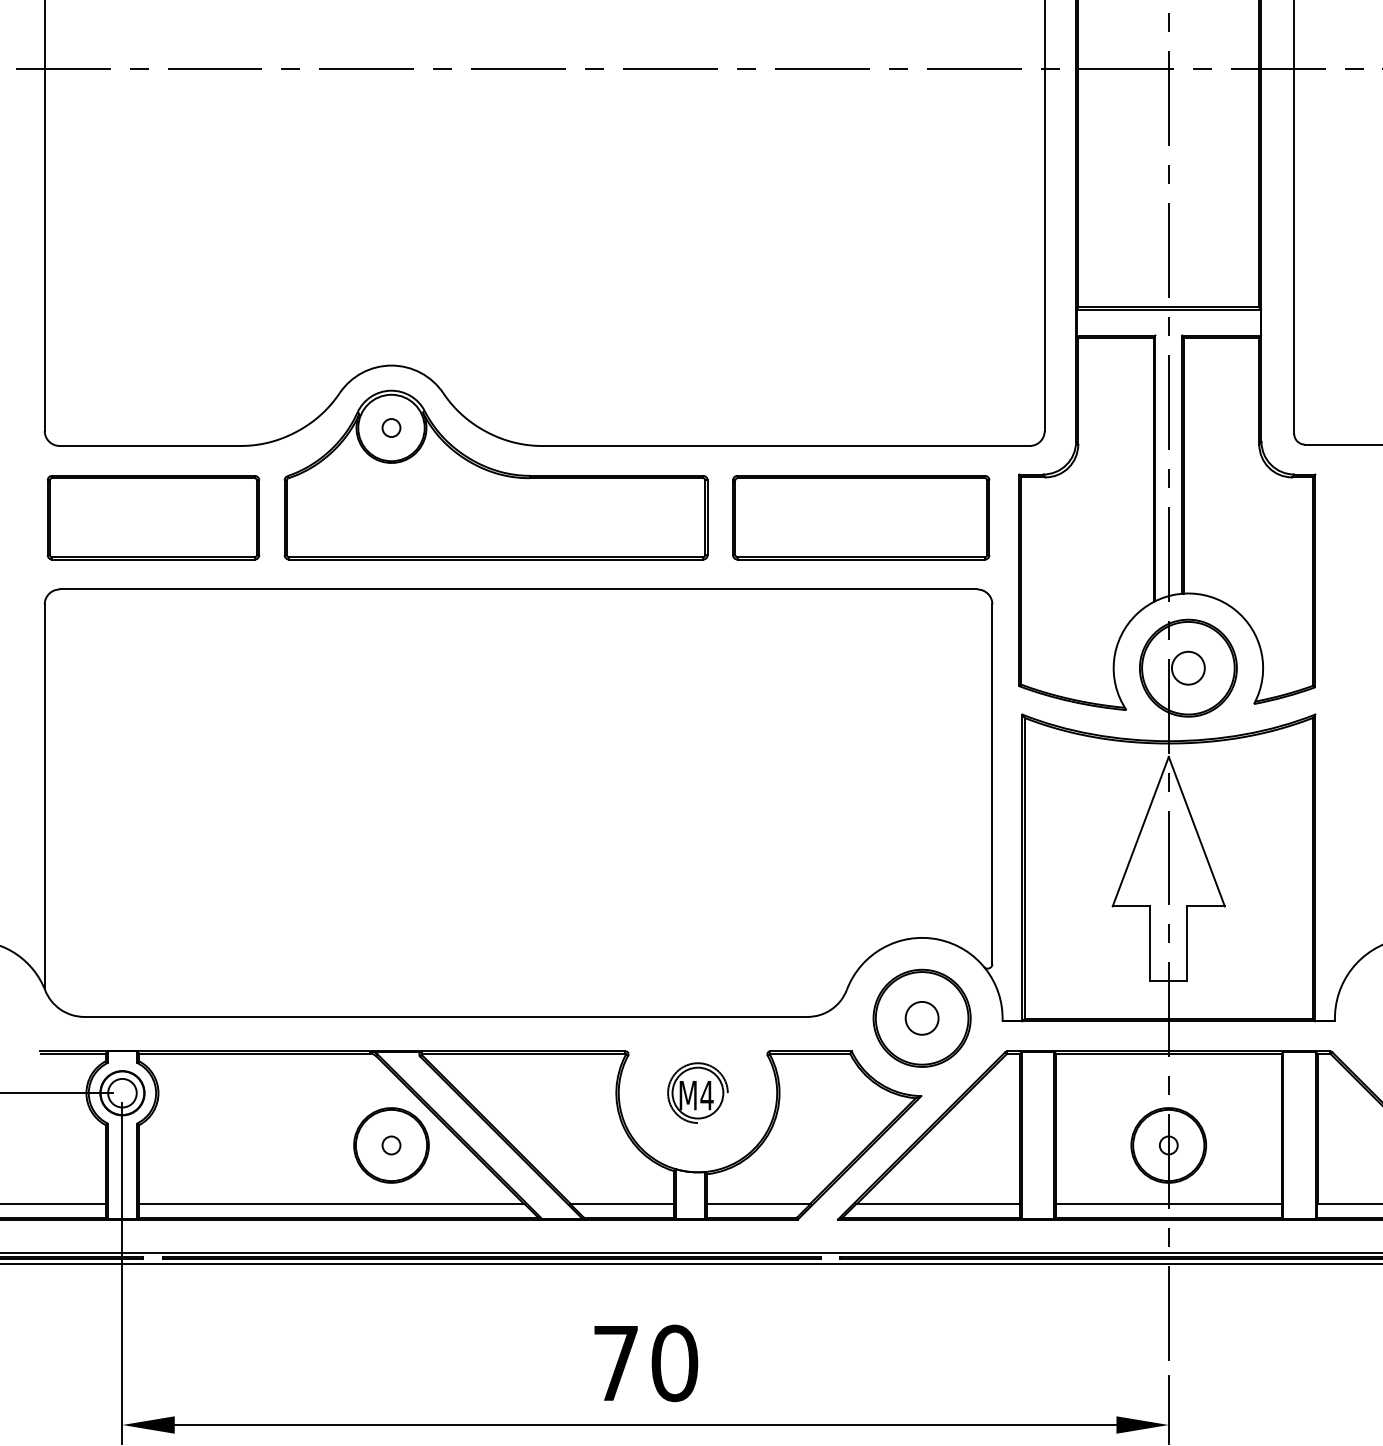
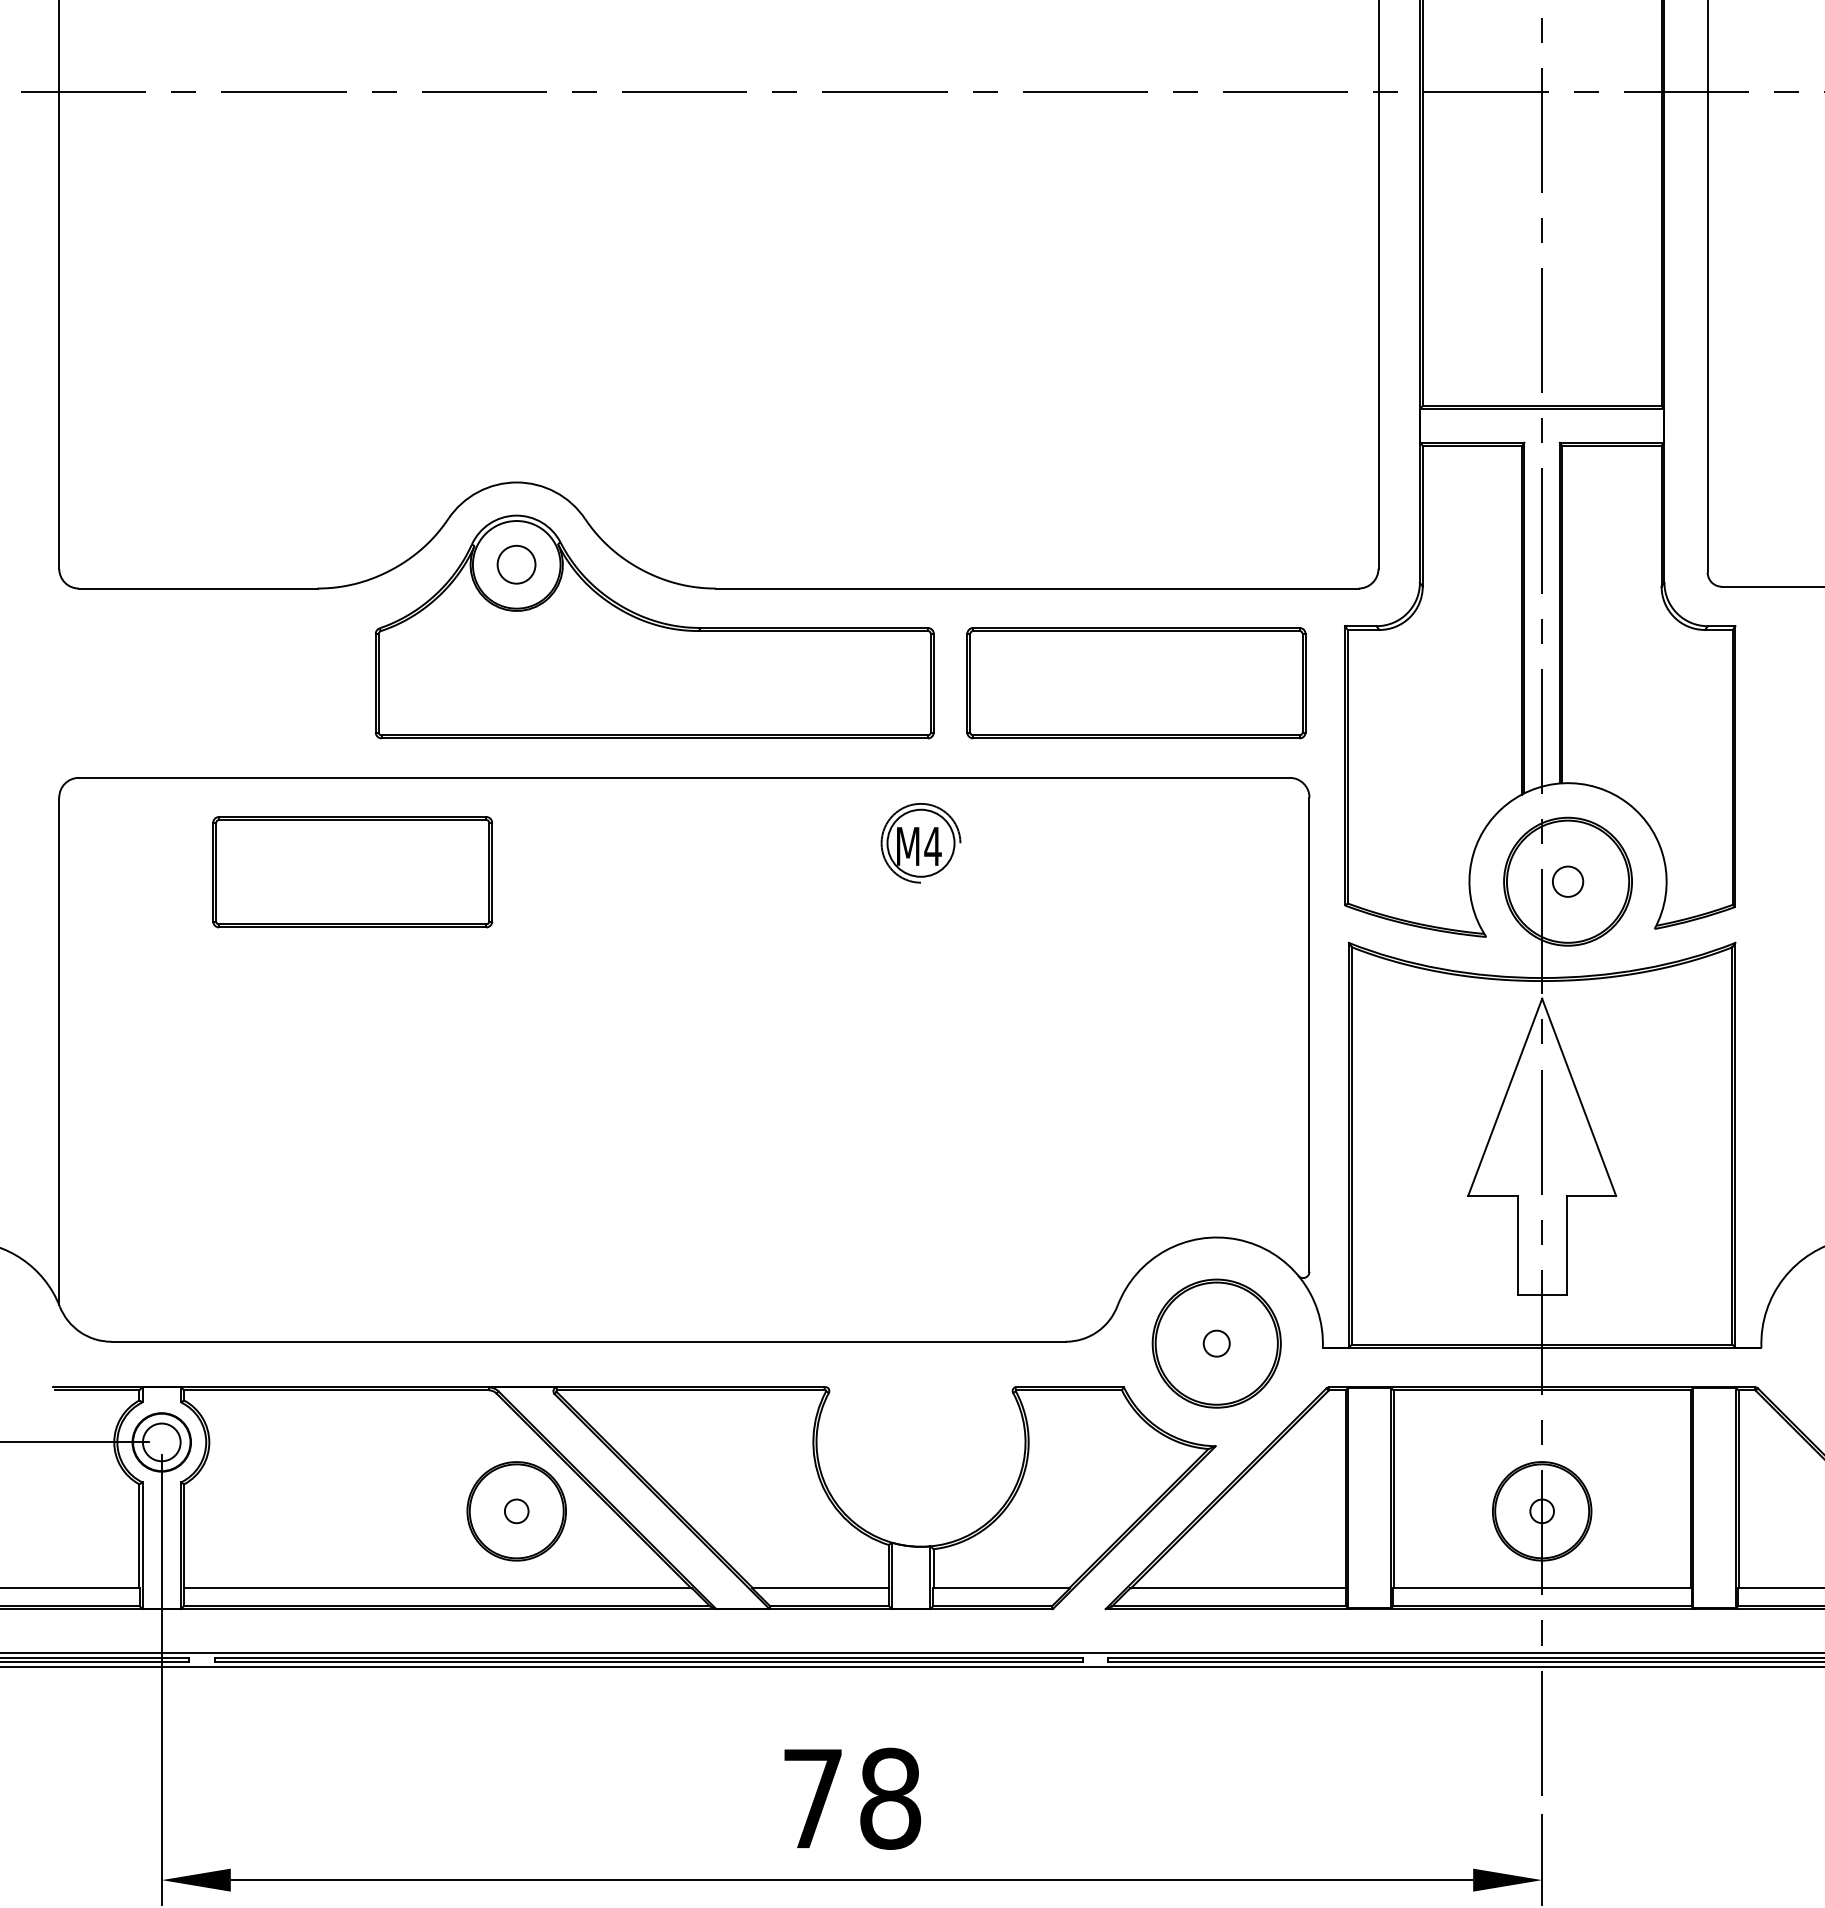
circle: (391, 427) -> (516, 564), size x1.6
part: (153, 517) -> (352, 872), moved
circle: (1187, 668) -> (1567, 881), size x0.7
circle: (921, 1018) -> (1216, 1343), size x0.6
part: (697, 1093) -> (920, 843), moved
text: (674, 1363) -> (890, 1798), 70 -> 78

